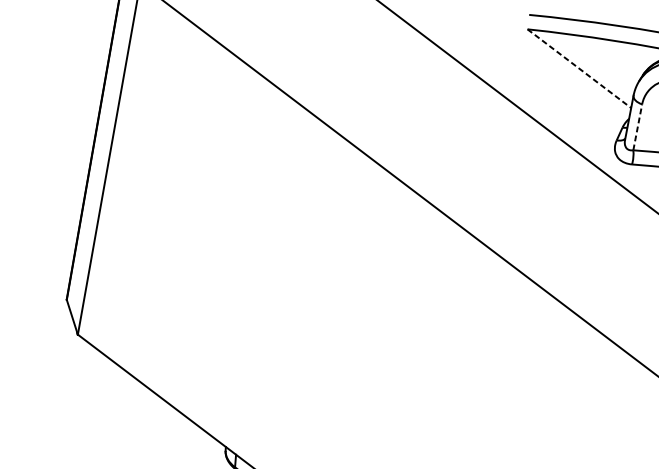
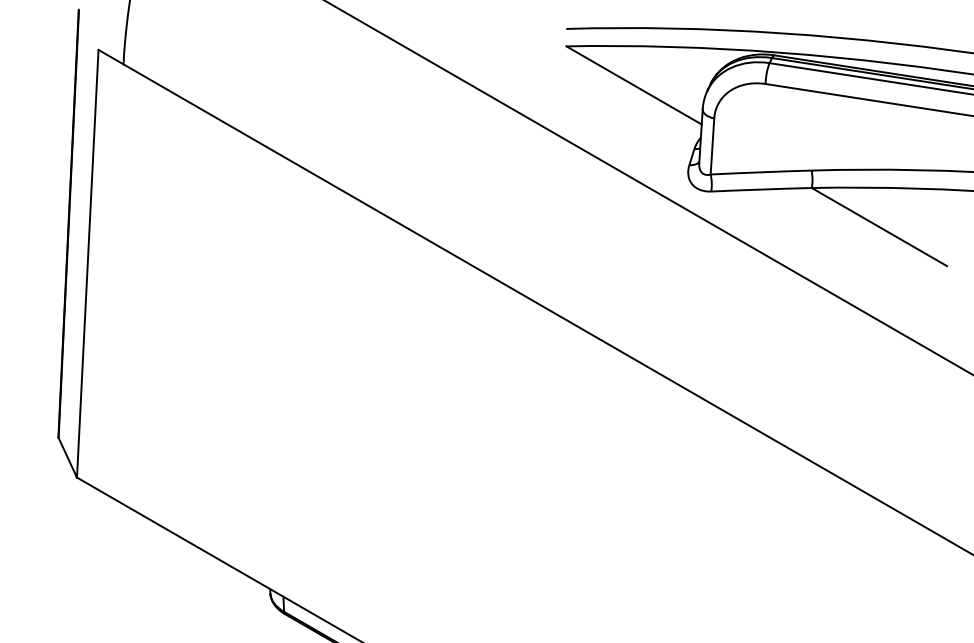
line: (579, 68) -> (634, 85), dashed -> solid
line: (637, 127) -> (712, 146), dashed -> solid

